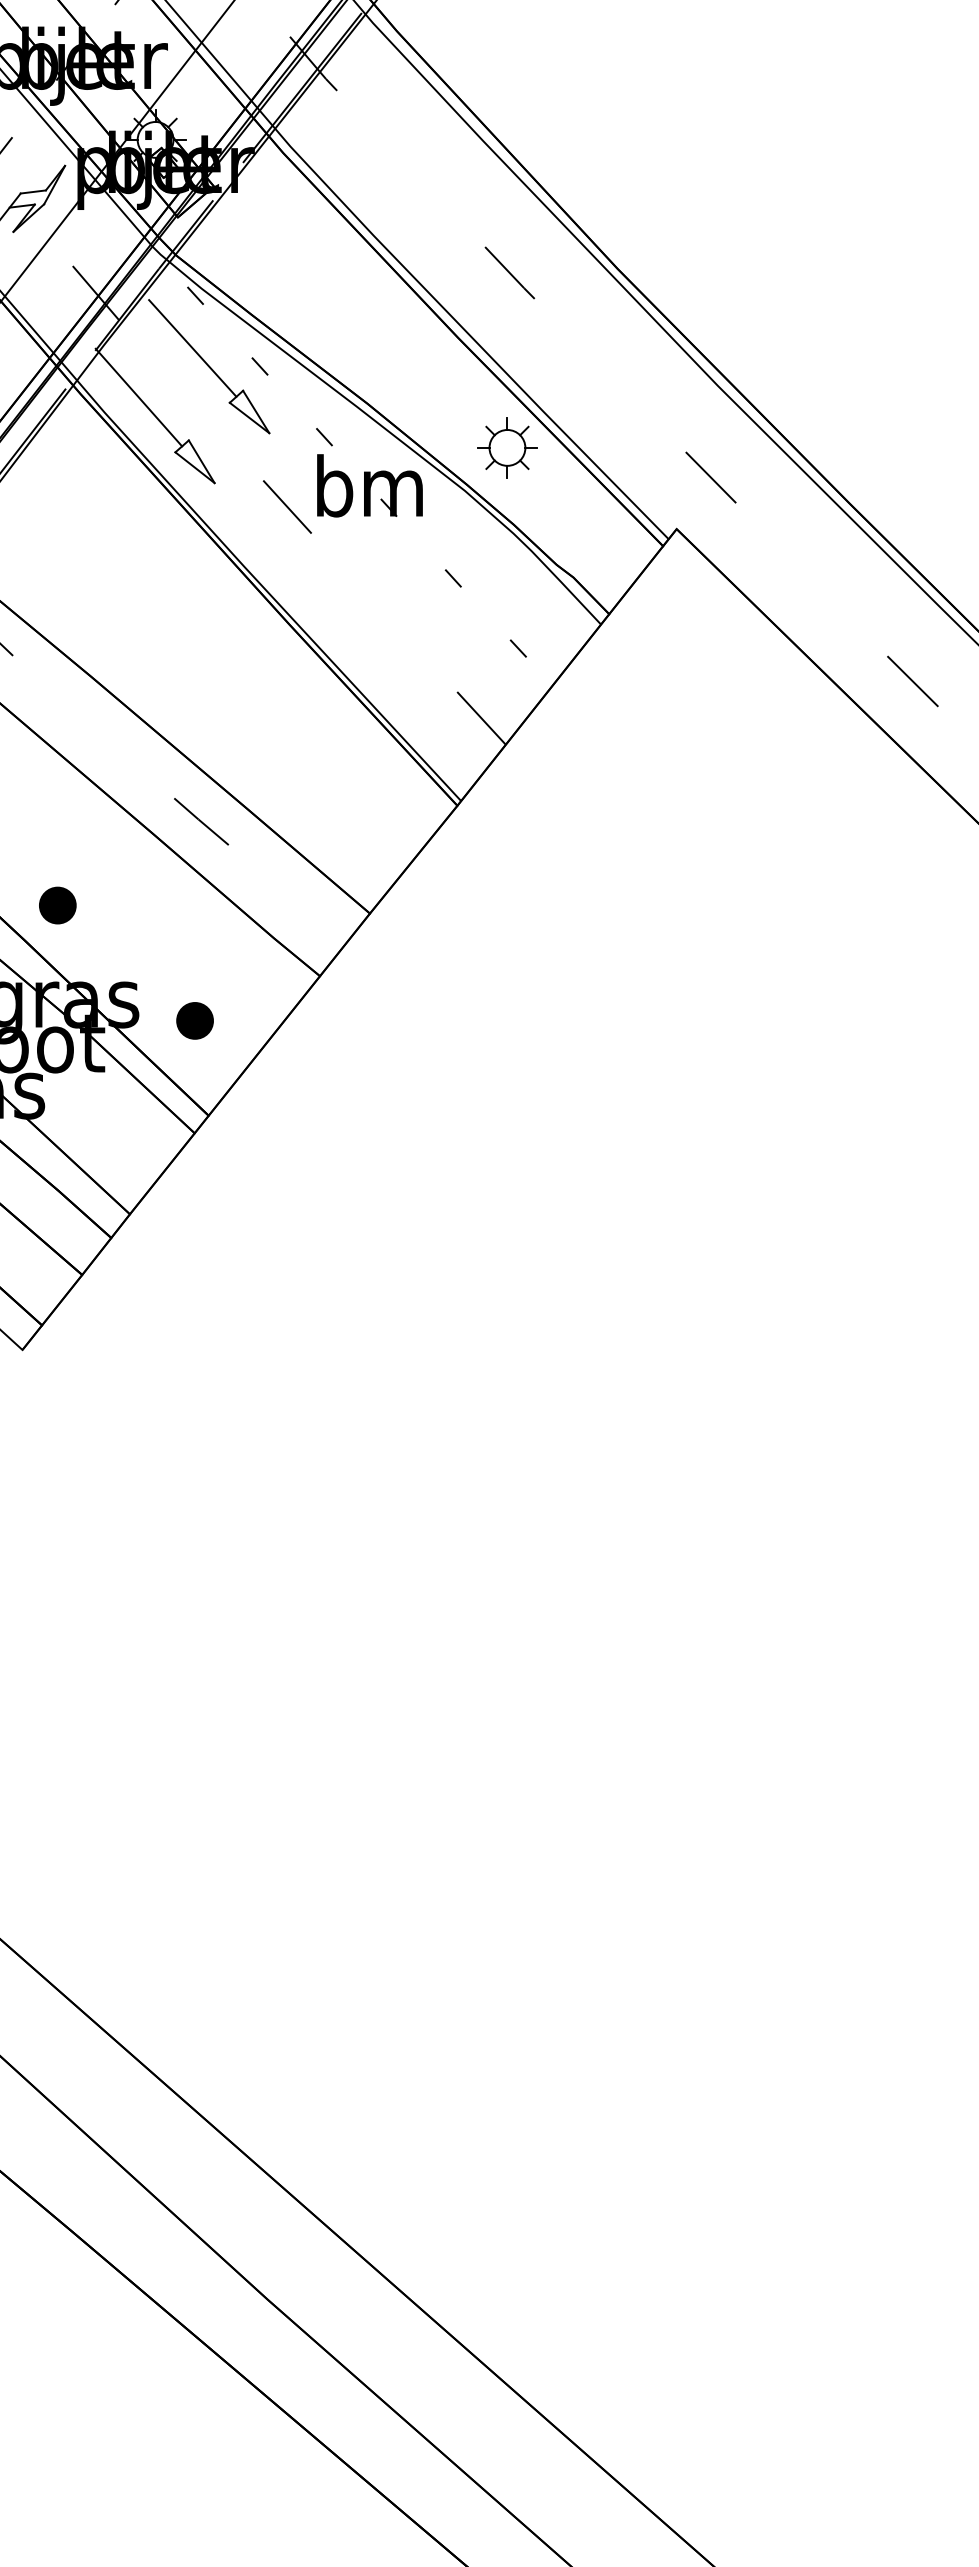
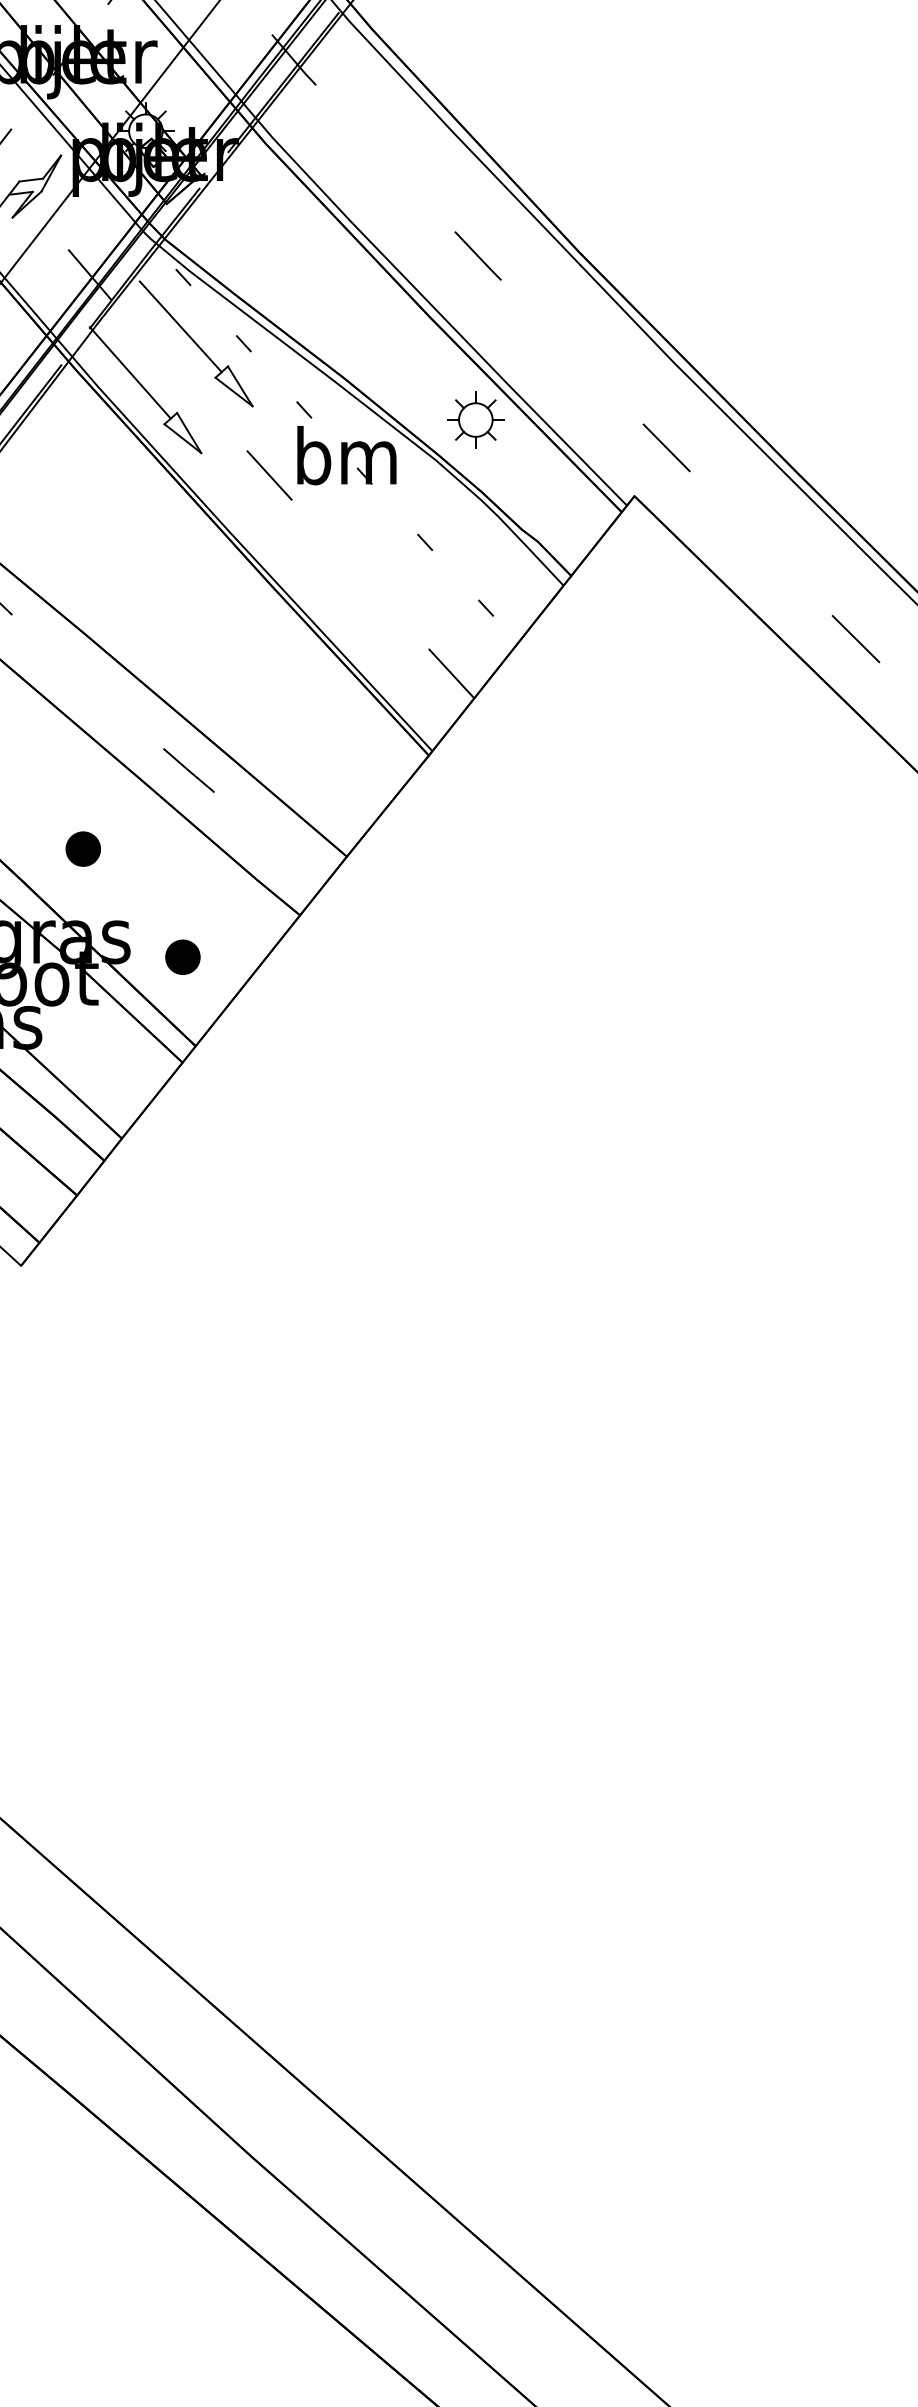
part: (57, 905) -> (83, 849), moved

